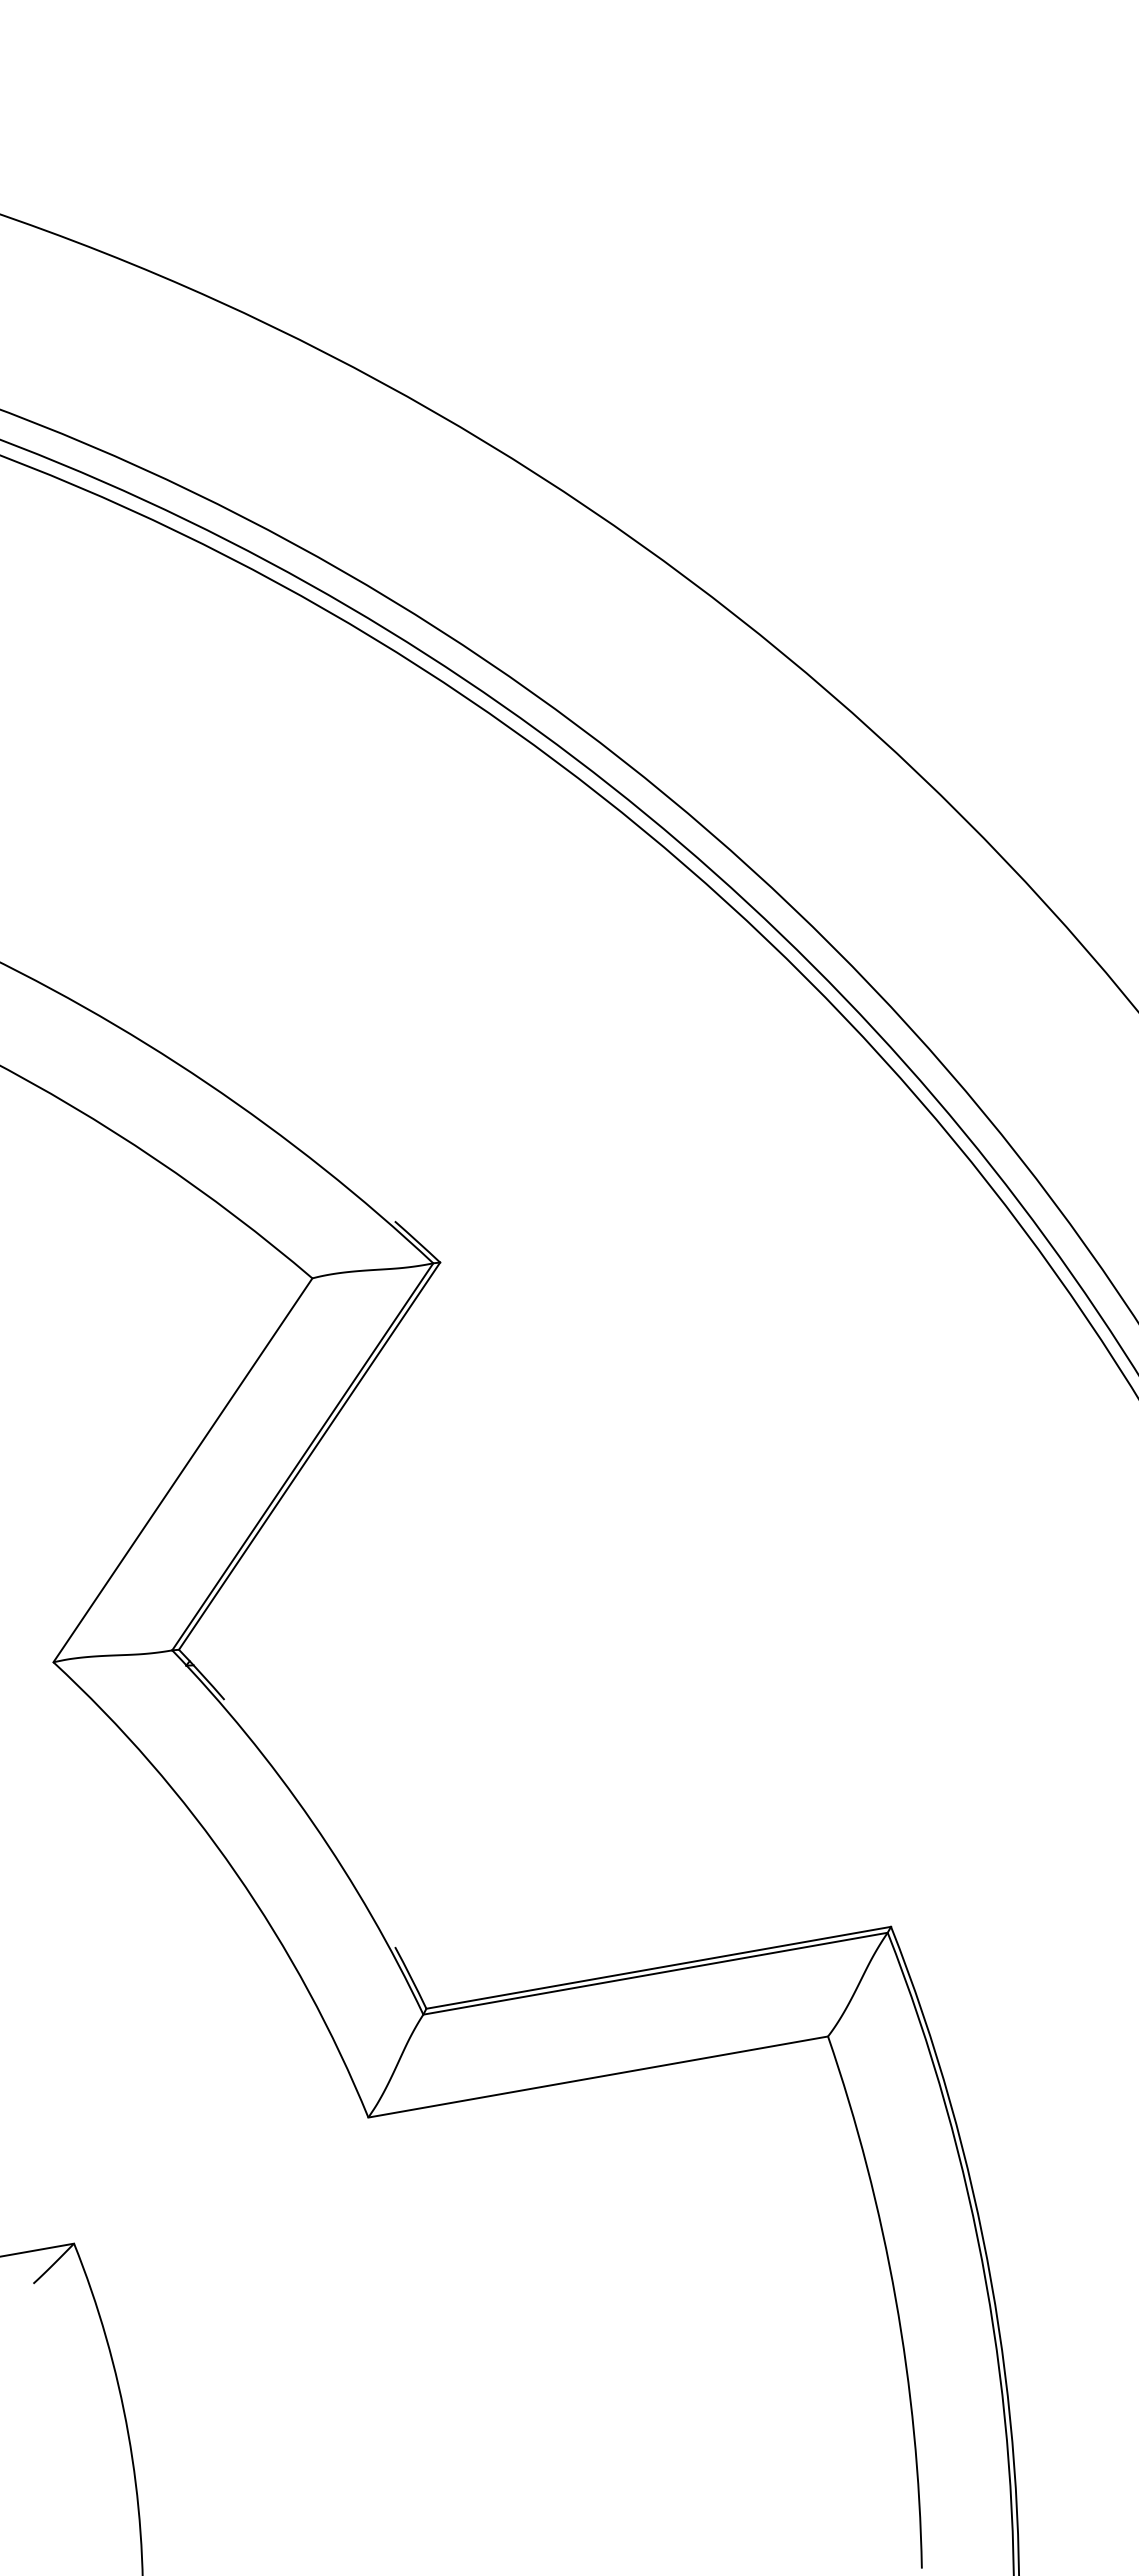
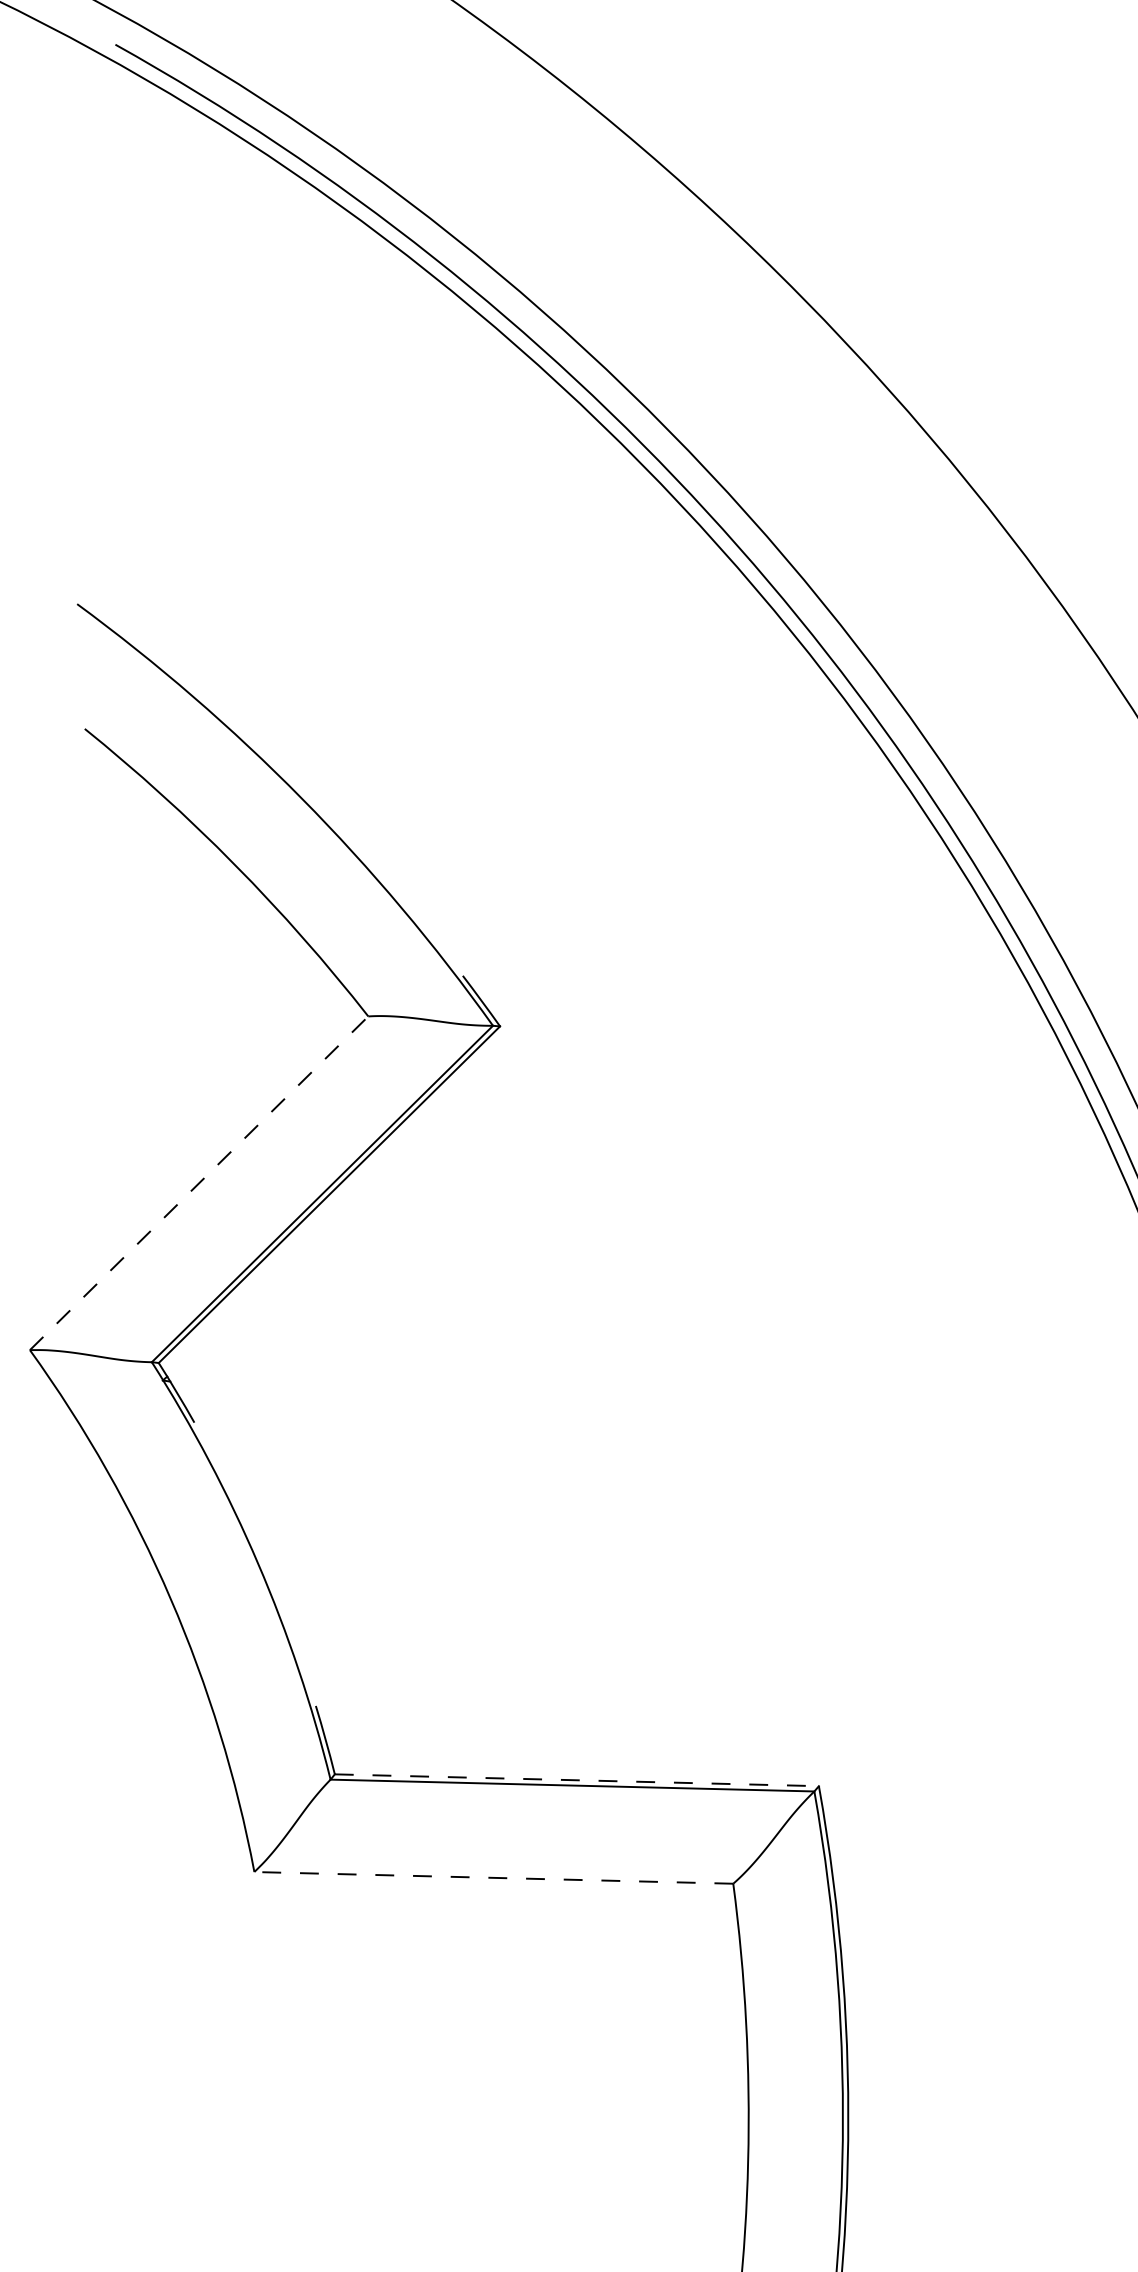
line: (182, 1470) -> (198, 1183), solid -> dashed
line: (658, 1967) -> (576, 1779), solid -> dashed
line: (597, 2077) -> (493, 1878), solid -> dashed

